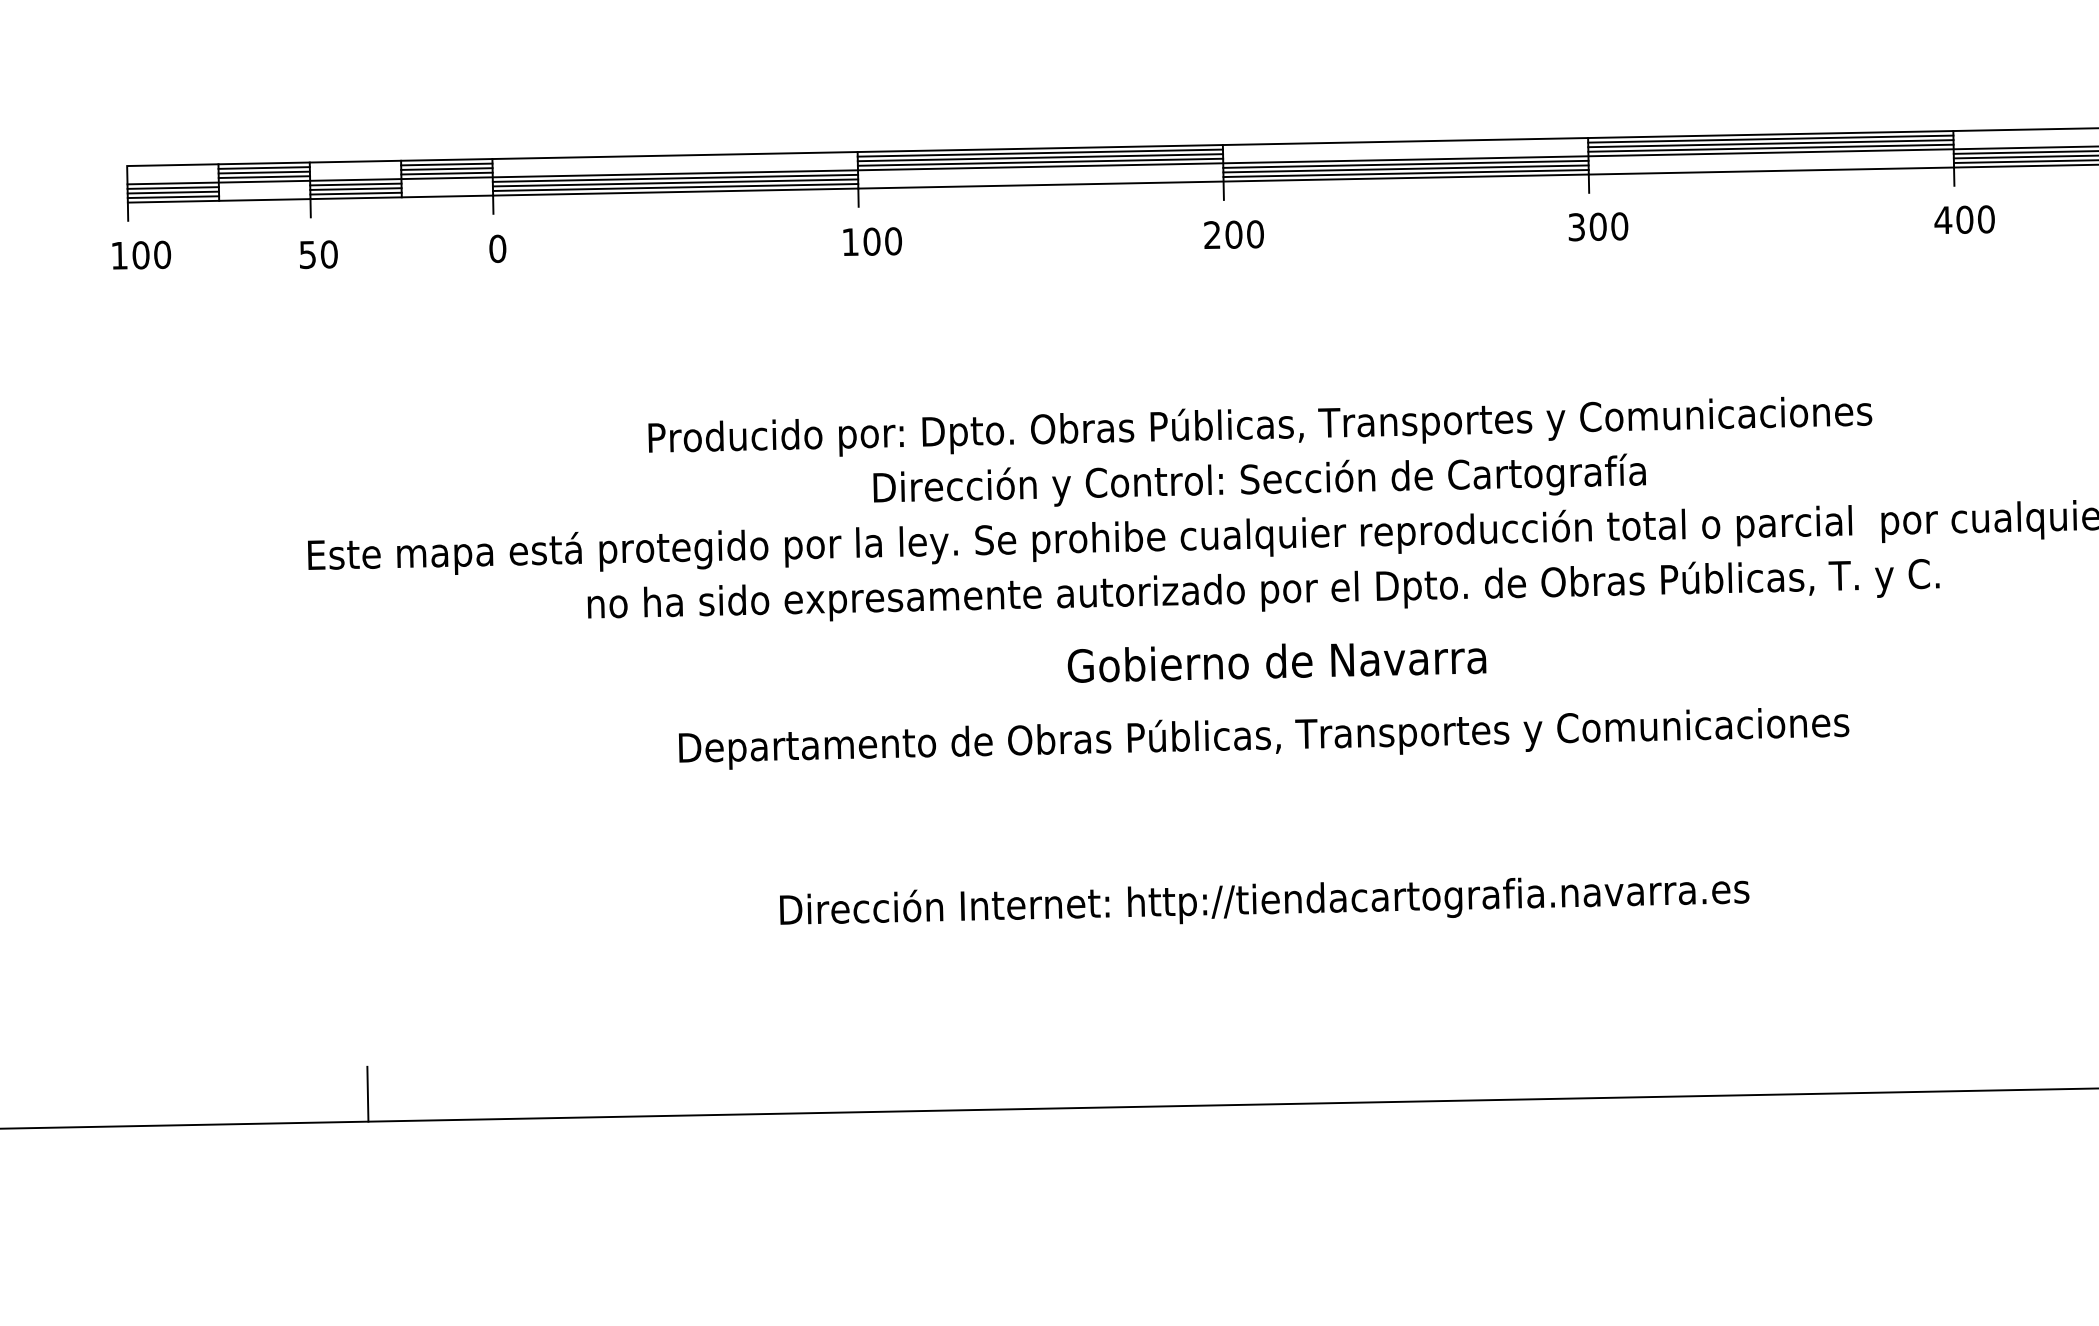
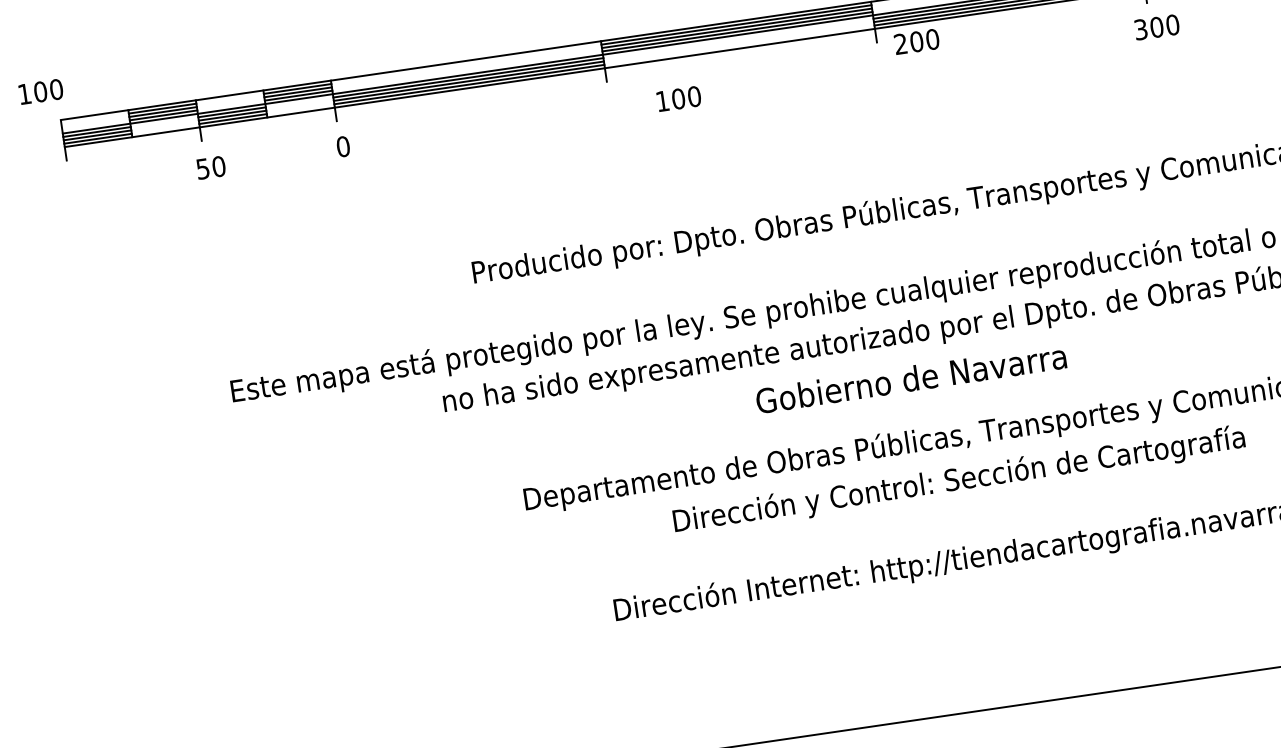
text: (1233, 234) -> (916, 41), moved
text: (872, 241) -> (678, 98), moved
text: (141, 254) -> (40, 91), moved
text: (1259, 479) -> (958, 479), moved
text: (1276, 662) -> (910, 379), moved

